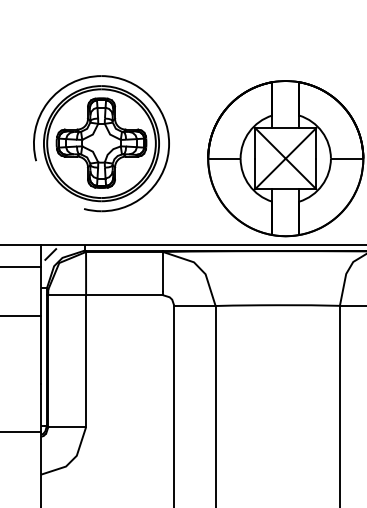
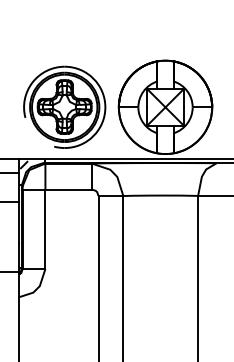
part: (101, 142) -> (64, 106), moved

